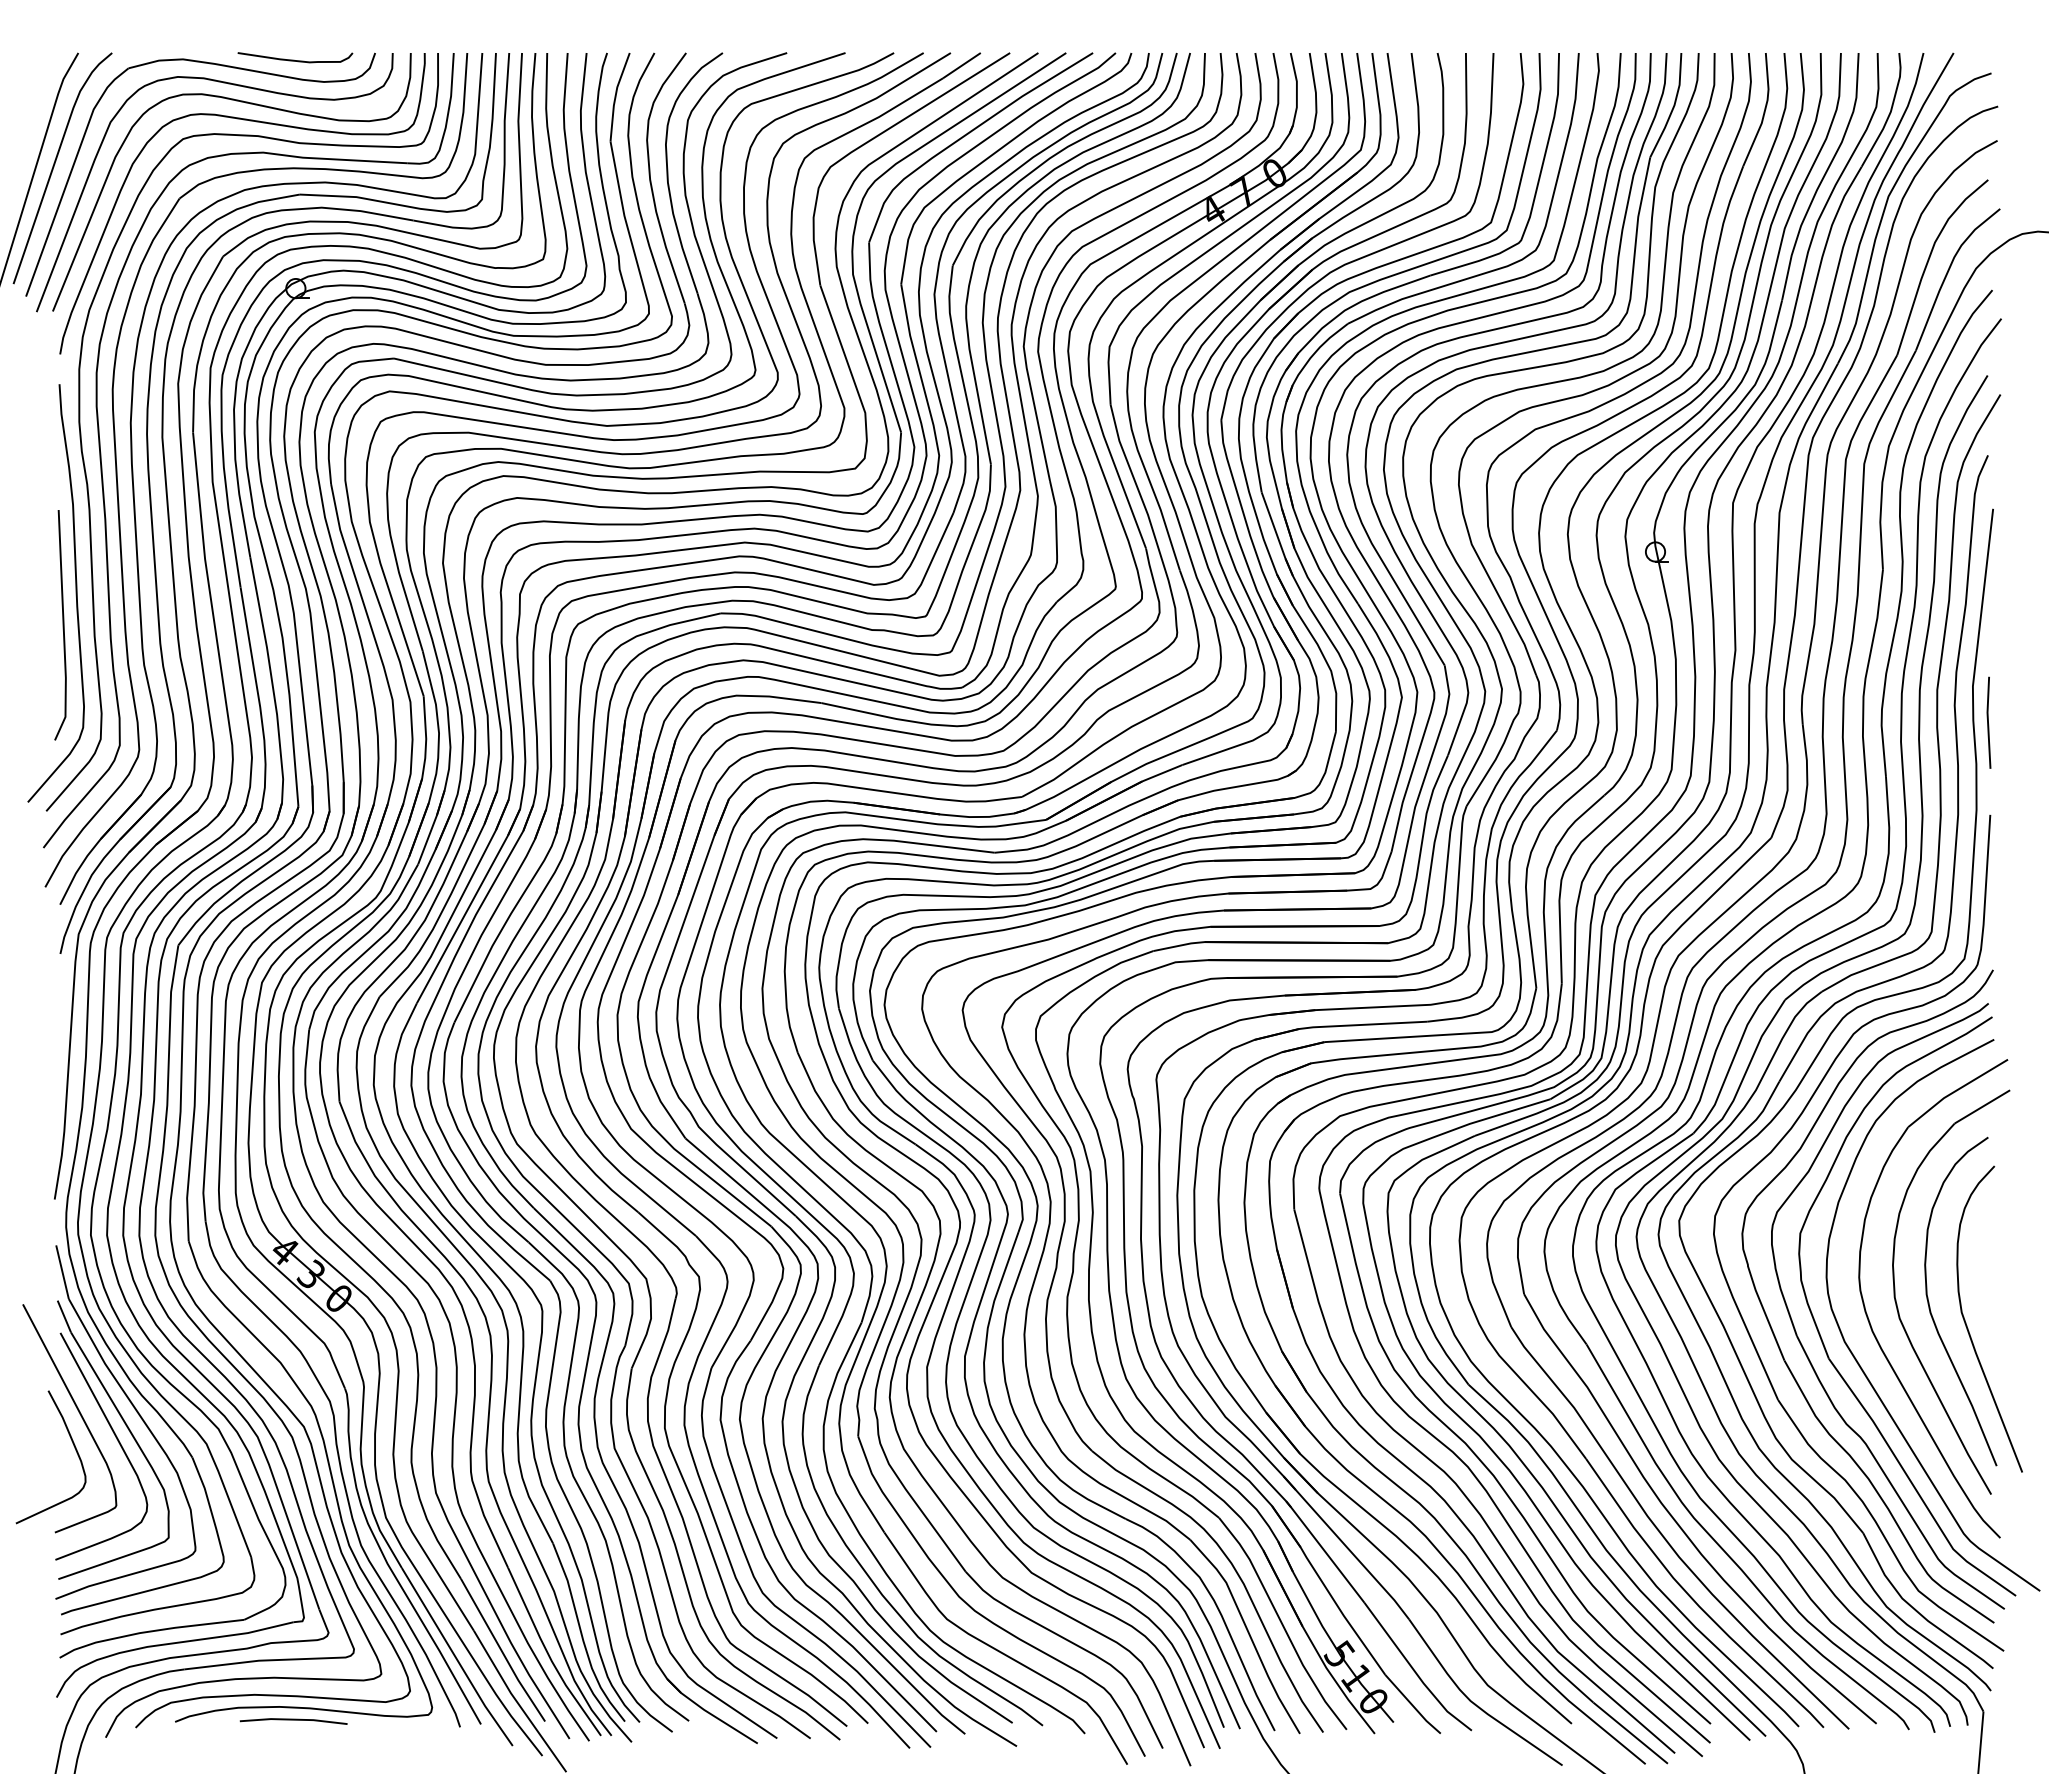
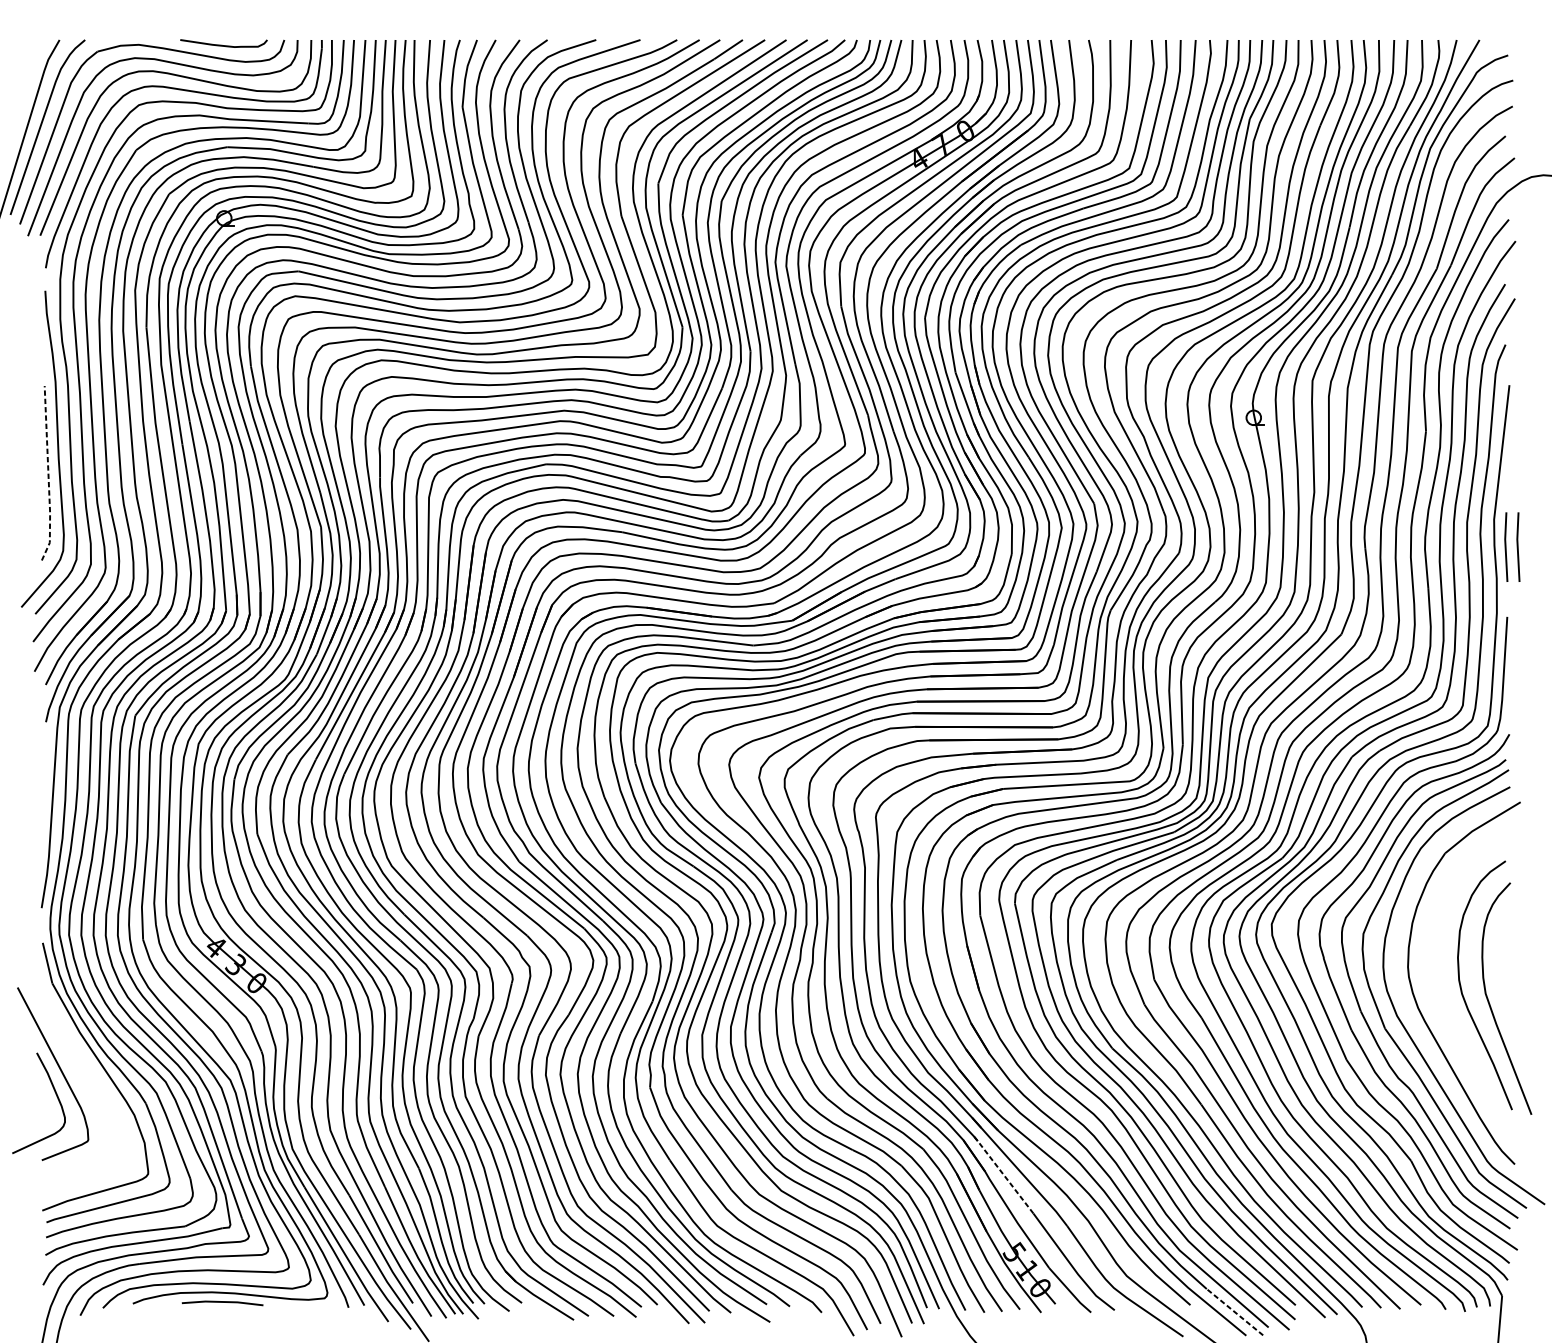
line: (63, 627) -> (48, 475), solid -> dashed
line: (2004, 722) -> (1518, 546), added
part: (1897, 1303) -> (1437, 986), removed
part: (112, 1439) -> (85, 1089), removed
line: (1325, 1551) -> (1003, 1174), solid -> dashed
line: (1630, 1732) -> (1234, 1311), solid -> dashed

